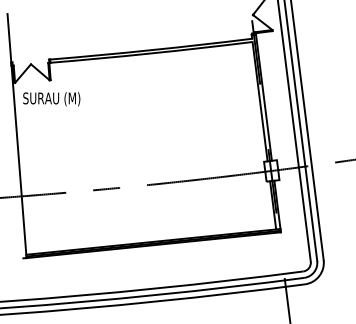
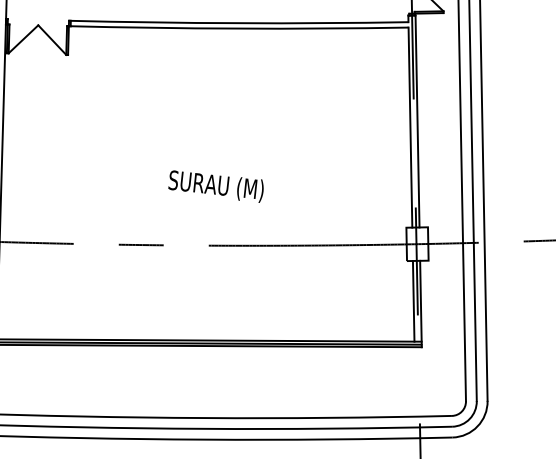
text: (51, 99) -> (215, 186), moved

